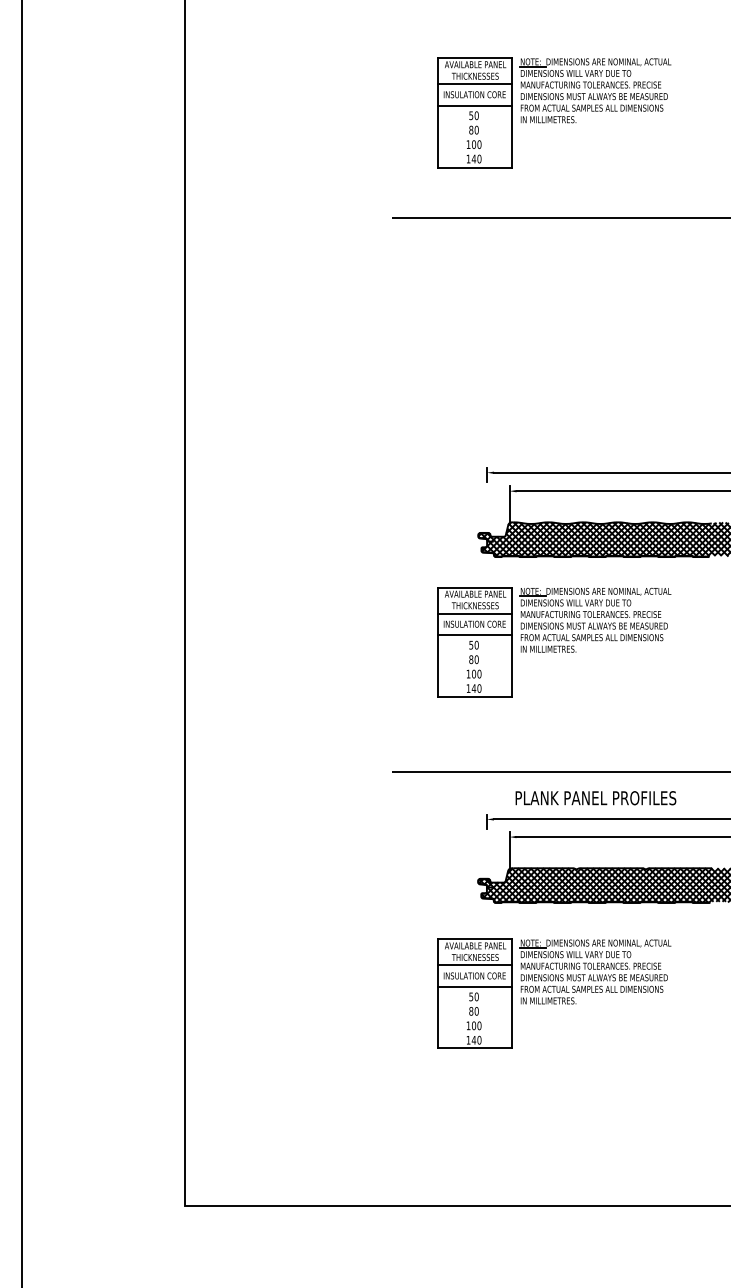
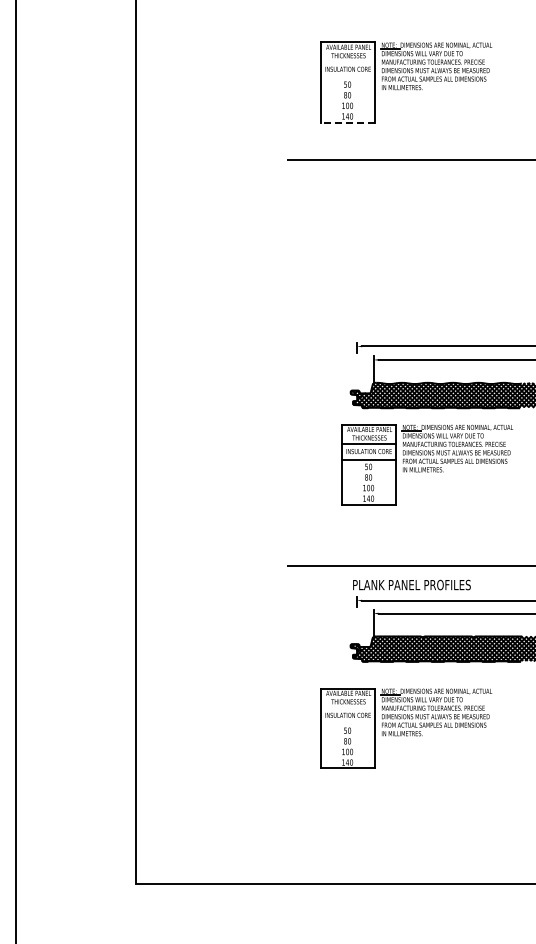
line: (473, 84) -> (347, 61), removed
line: (473, 105) -> (347, 77), removed
line: (473, 168) -> (347, 123), solid -> dashed
part: (554, 641) -> (427, 464), moved
text: (595, 797) -> (411, 584), moved
line: (473, 965) -> (347, 707), removed
line: (473, 987) -> (347, 723), removed

